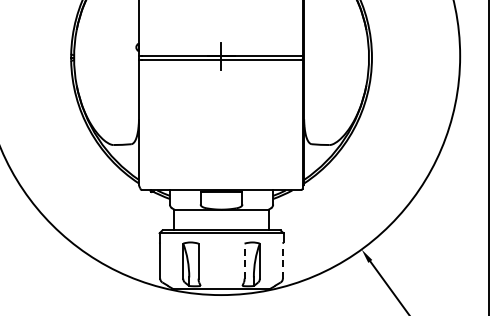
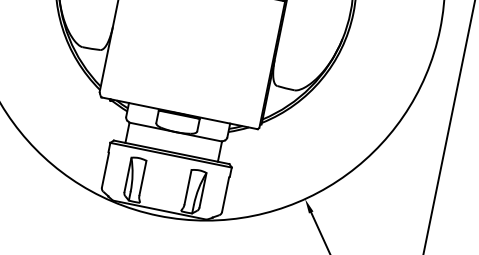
line: (244, 260) -> (188, 186), dashed -> solid
line: (282, 260) -> (225, 194), dashed -> solid

